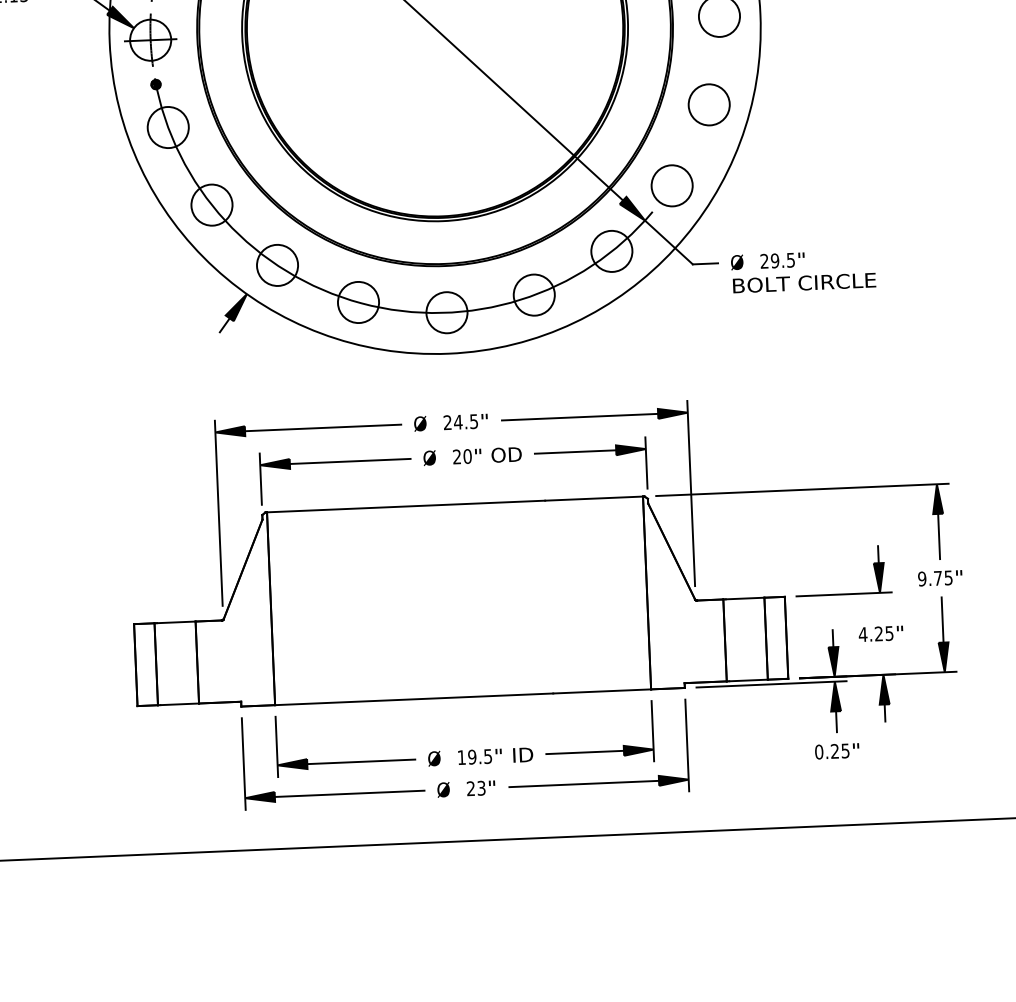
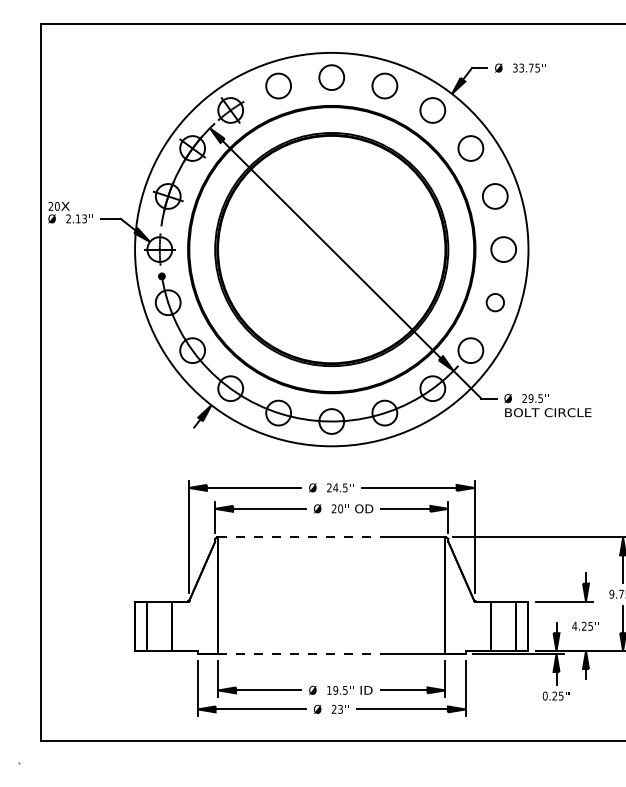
circle: (709, 104) -> (495, 302), size x0.7
line: (406, 506) -> (302, 537), solid -> dashed
line: (414, 700) -> (302, 654), solid -> dashed

